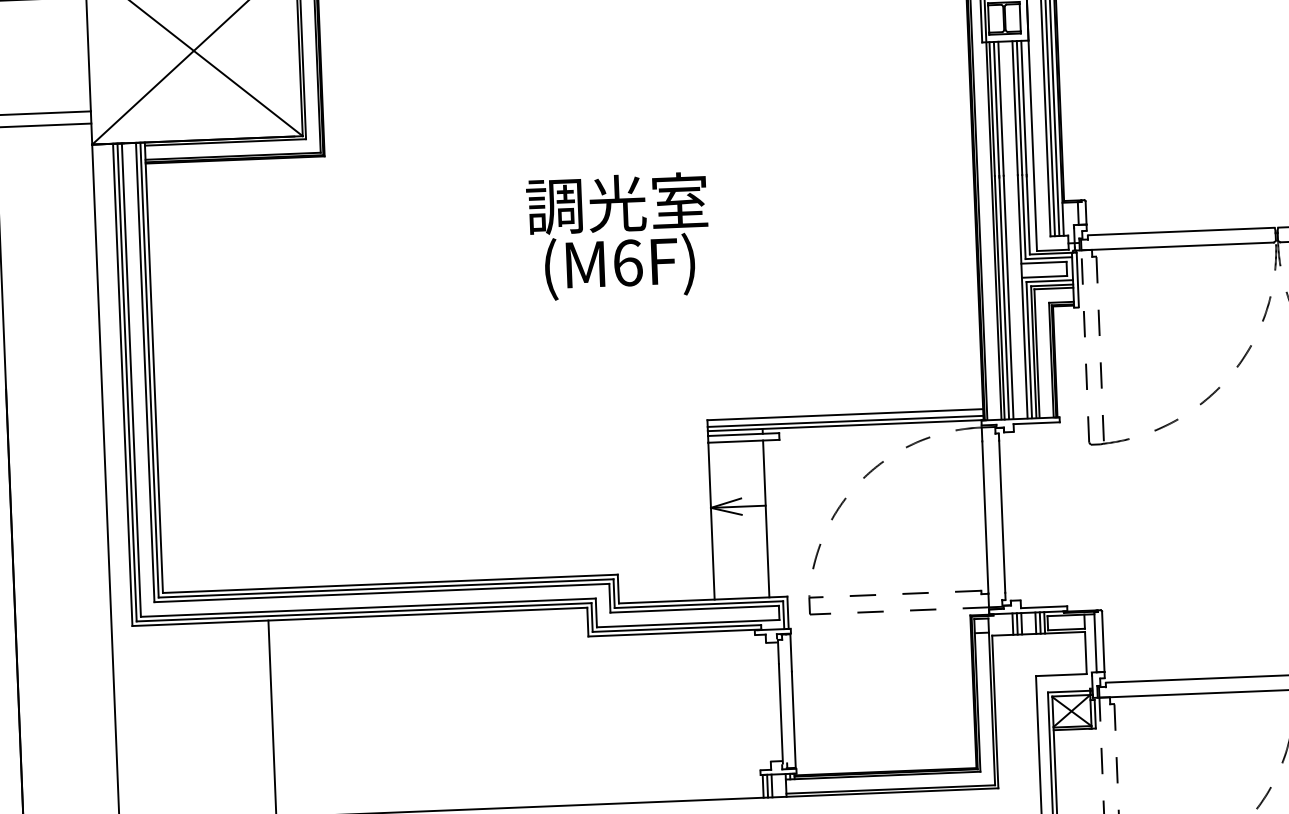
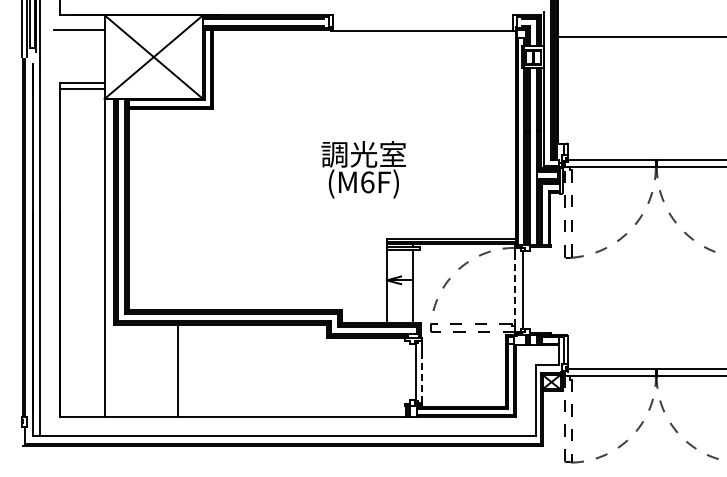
text: (617, 235) -> (363, 169), moved
line: (984, 516) -> (514, 289), solid -> dashed
line: (793, 718) -> (421, 380), solid -> dashed

